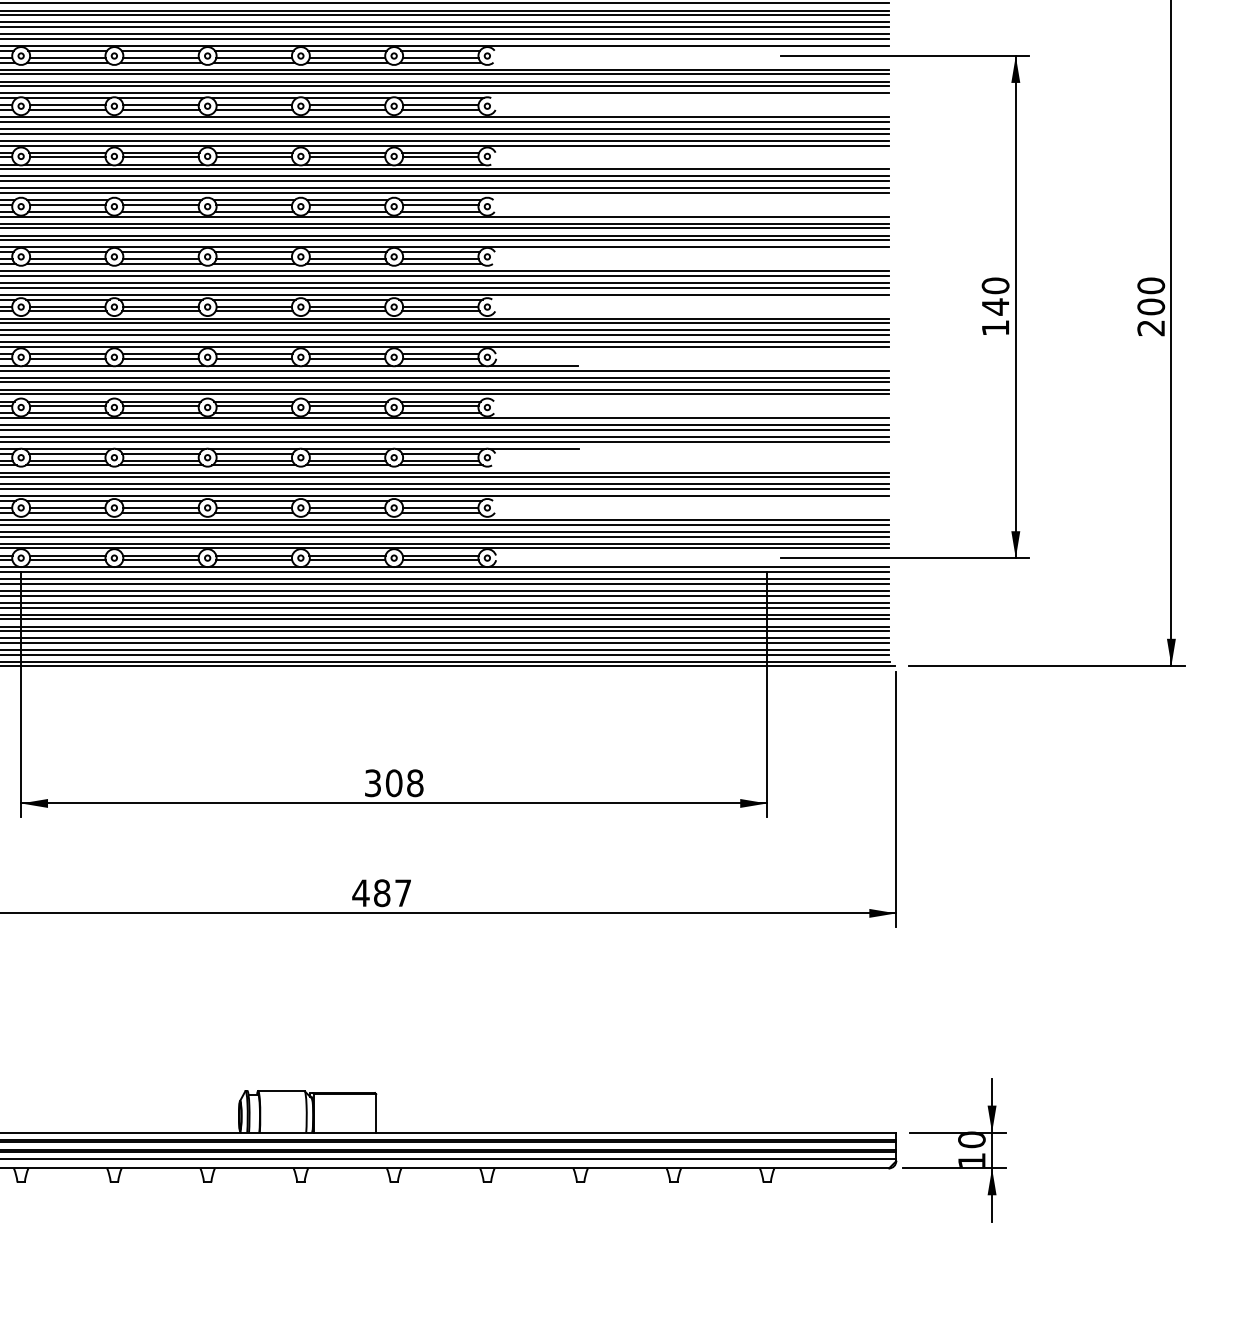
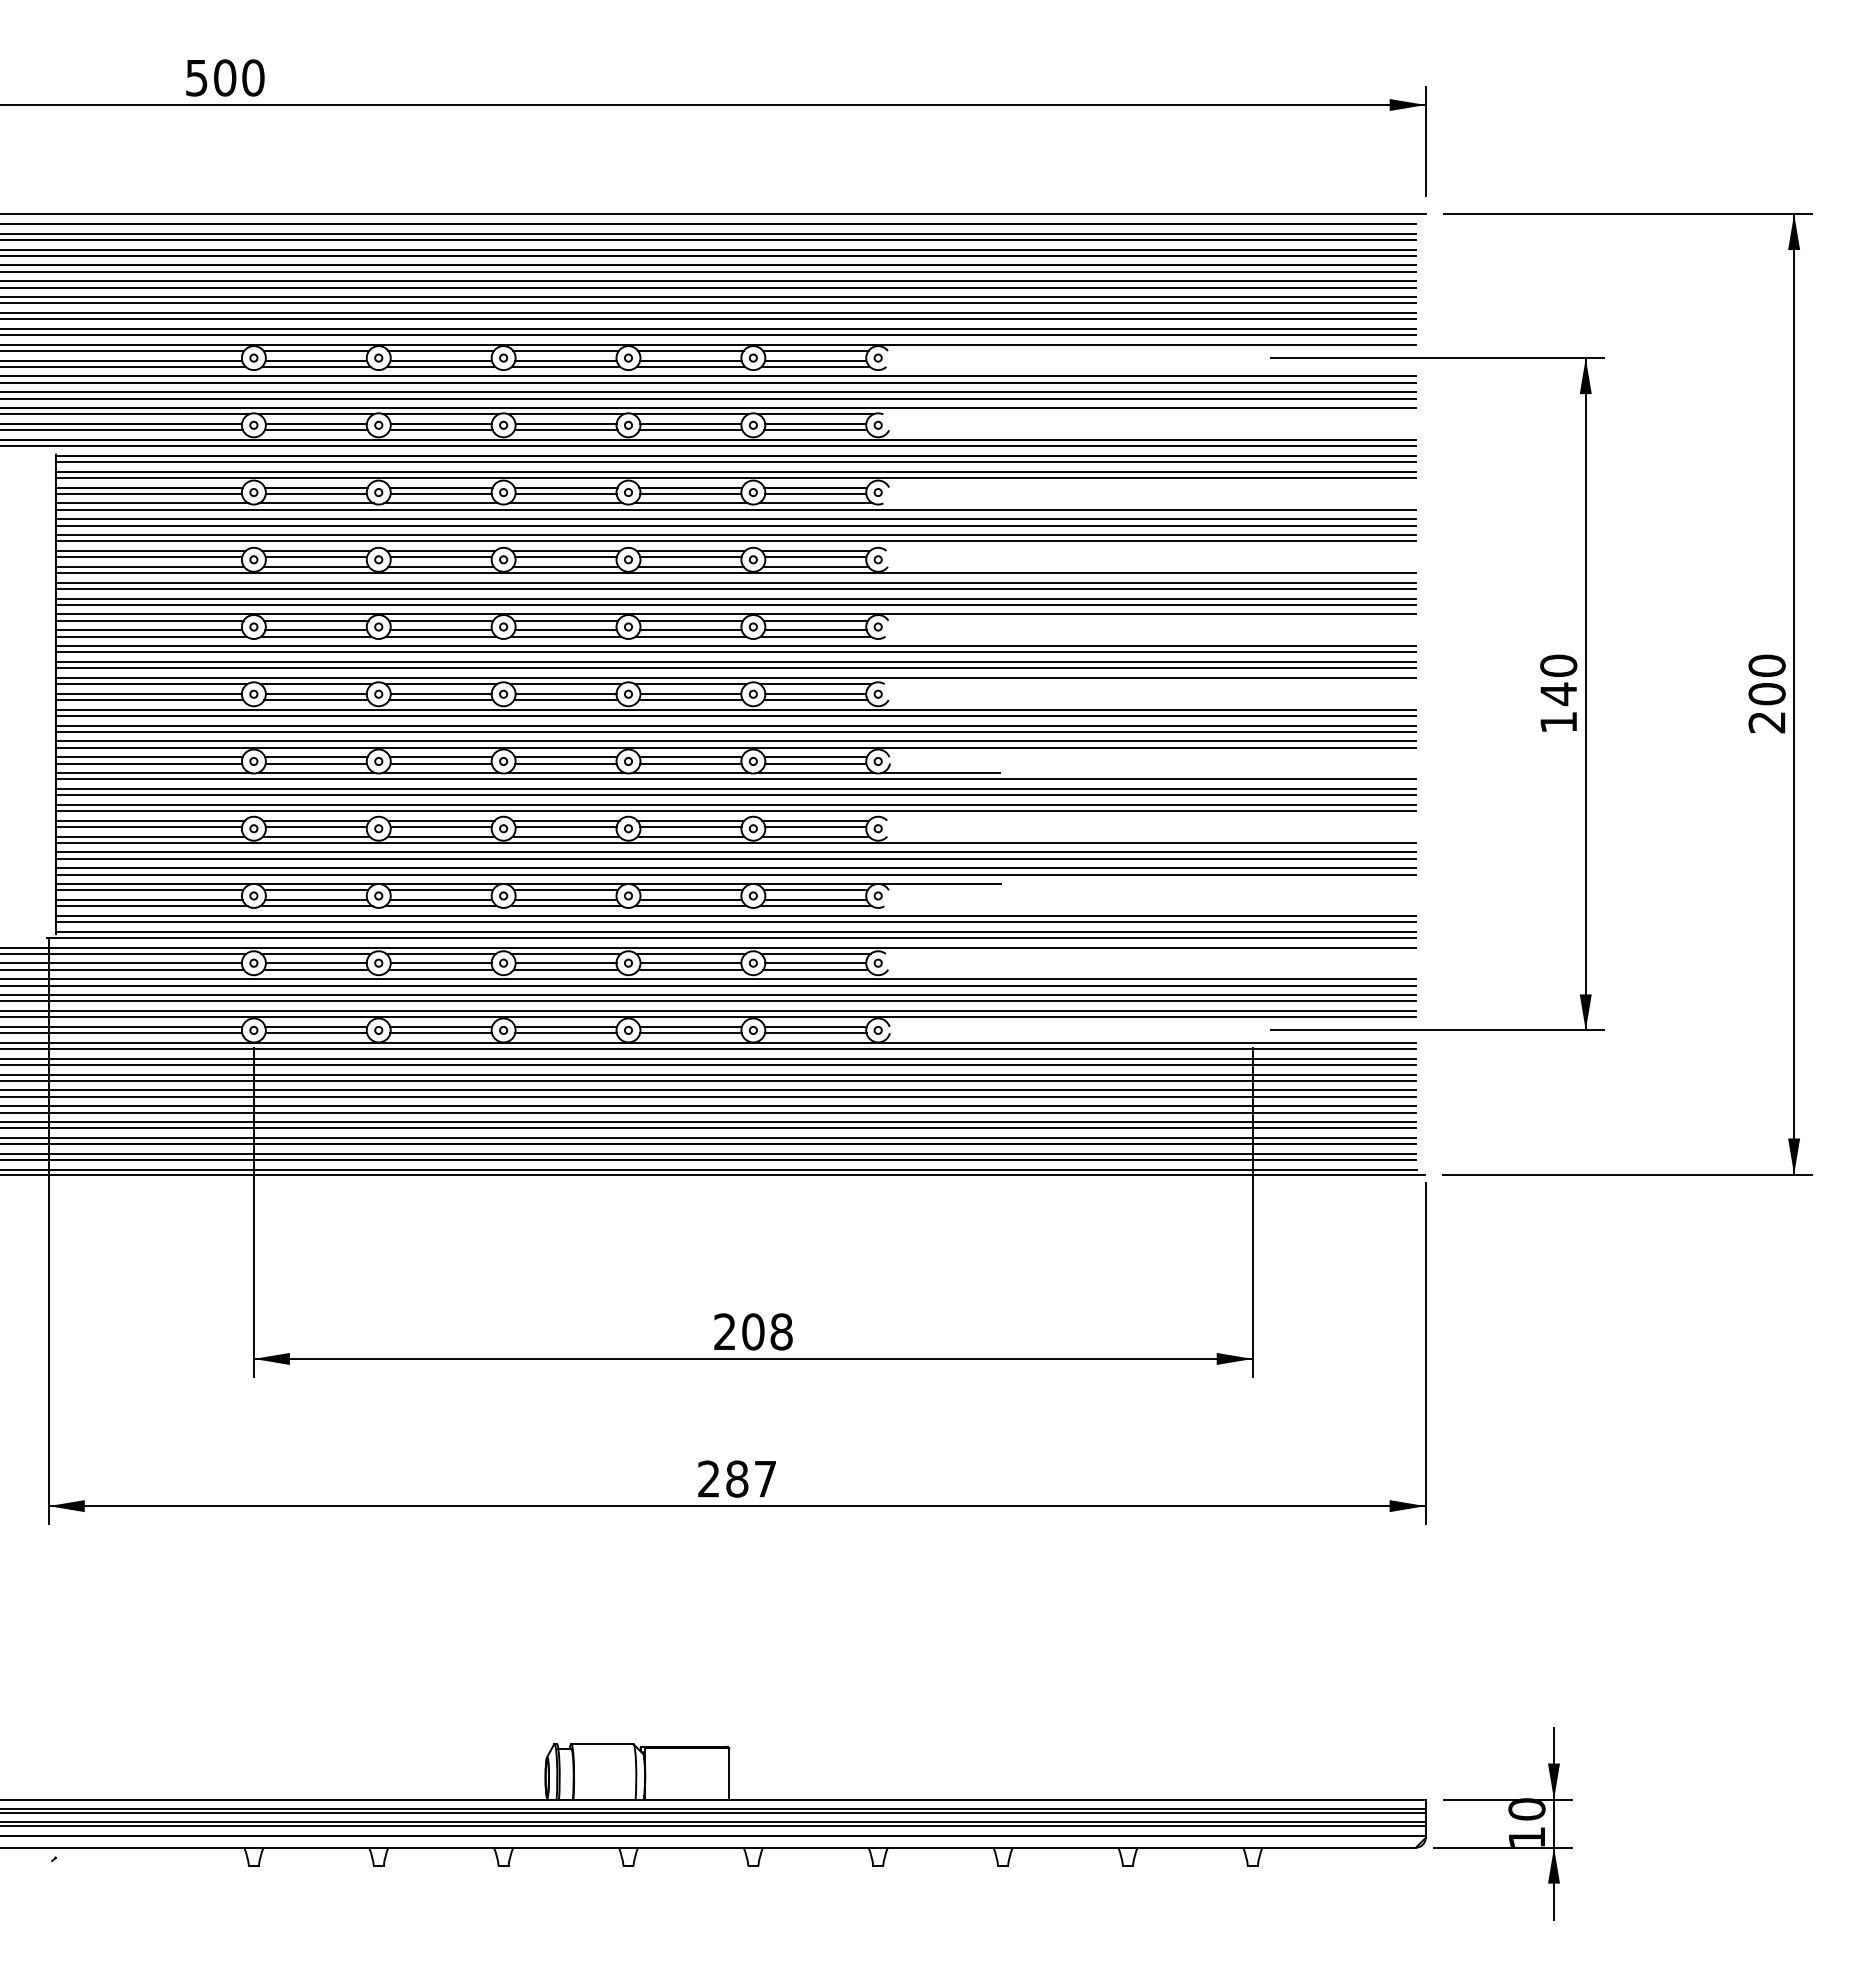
text: (372, 782) -> (724, 1331), 308 -> 208
text: (360, 892) -> (708, 1478), 487 -> 287

